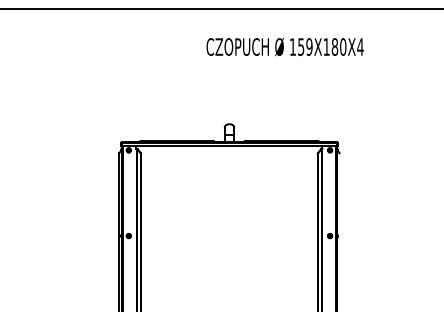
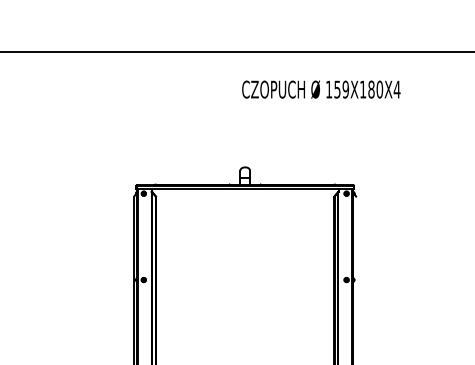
text: (285, 46) -> (321, 89), moved

